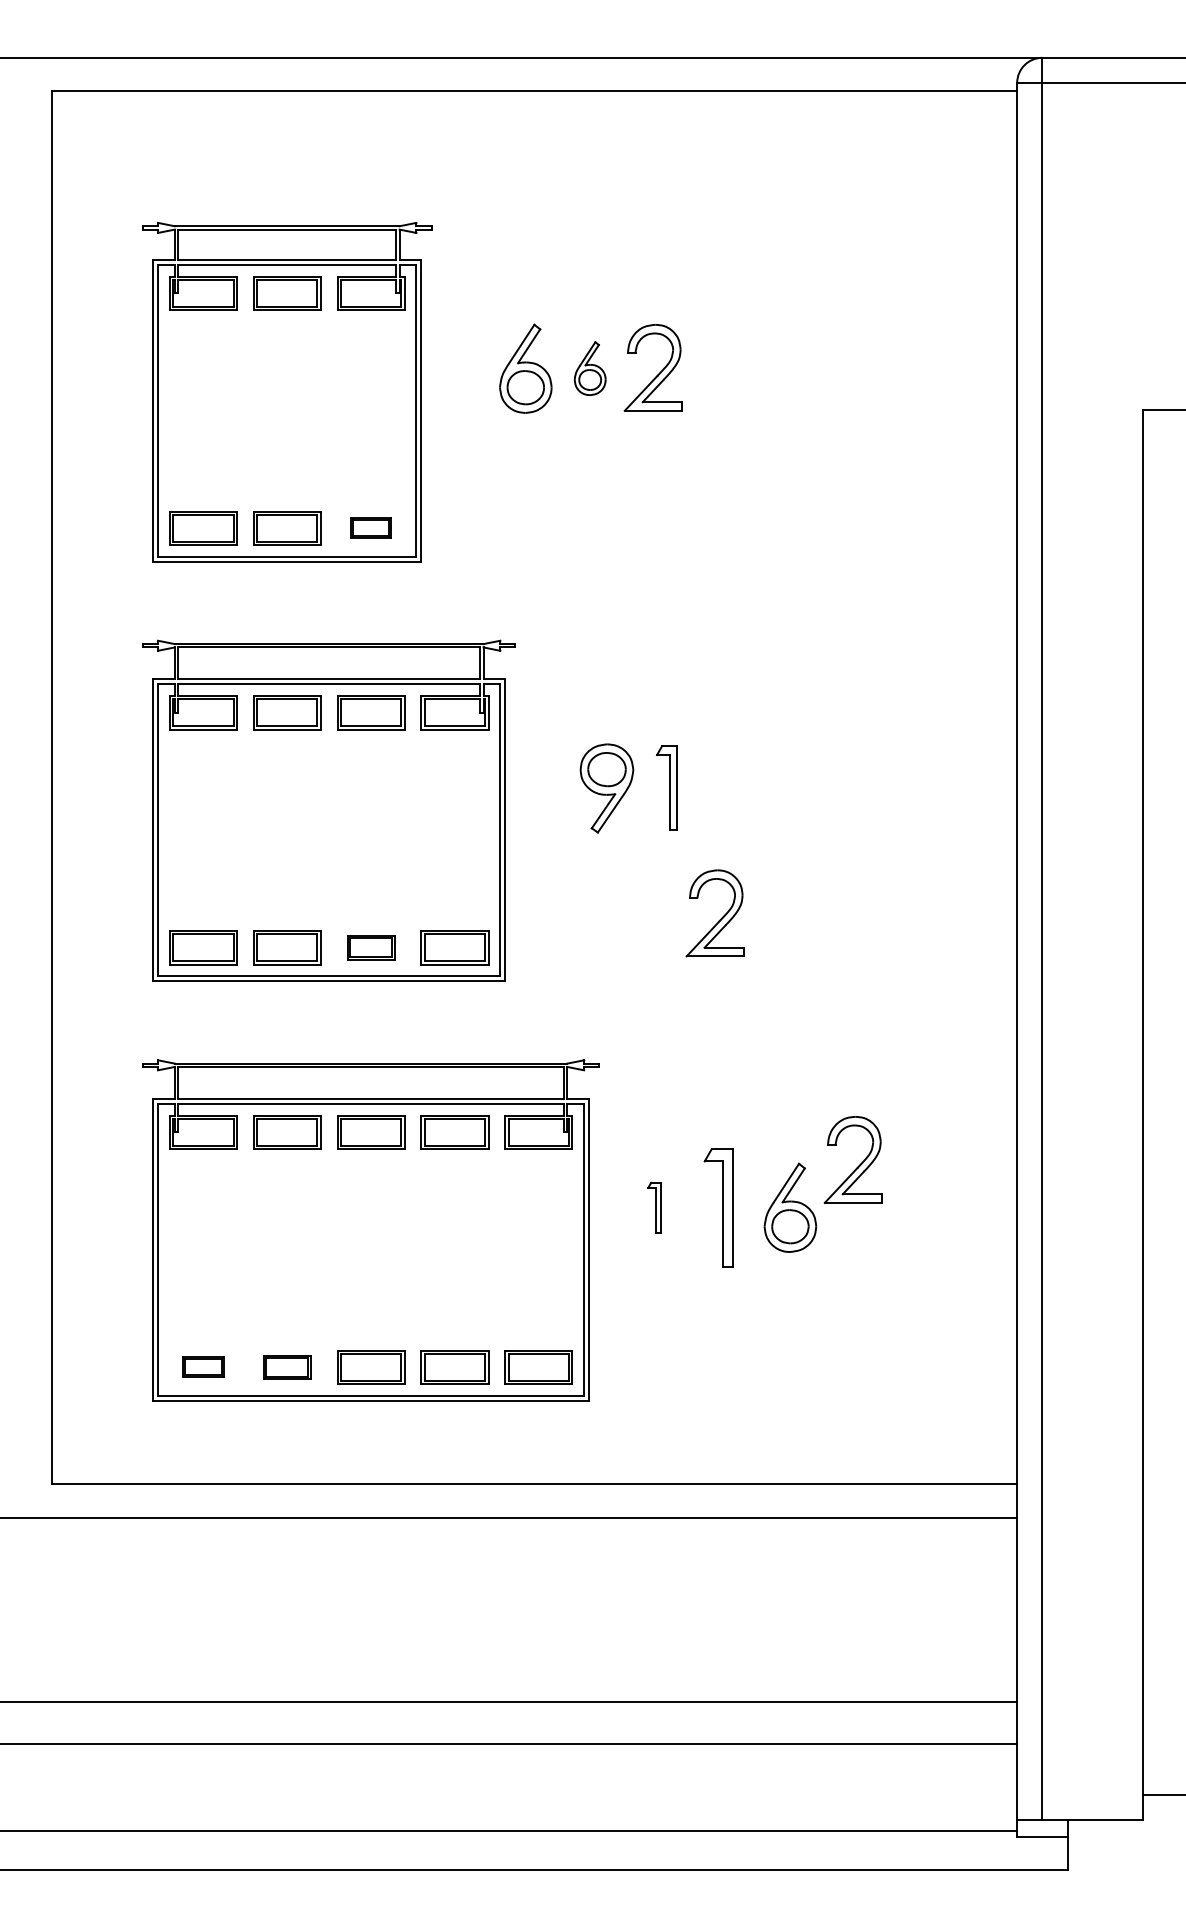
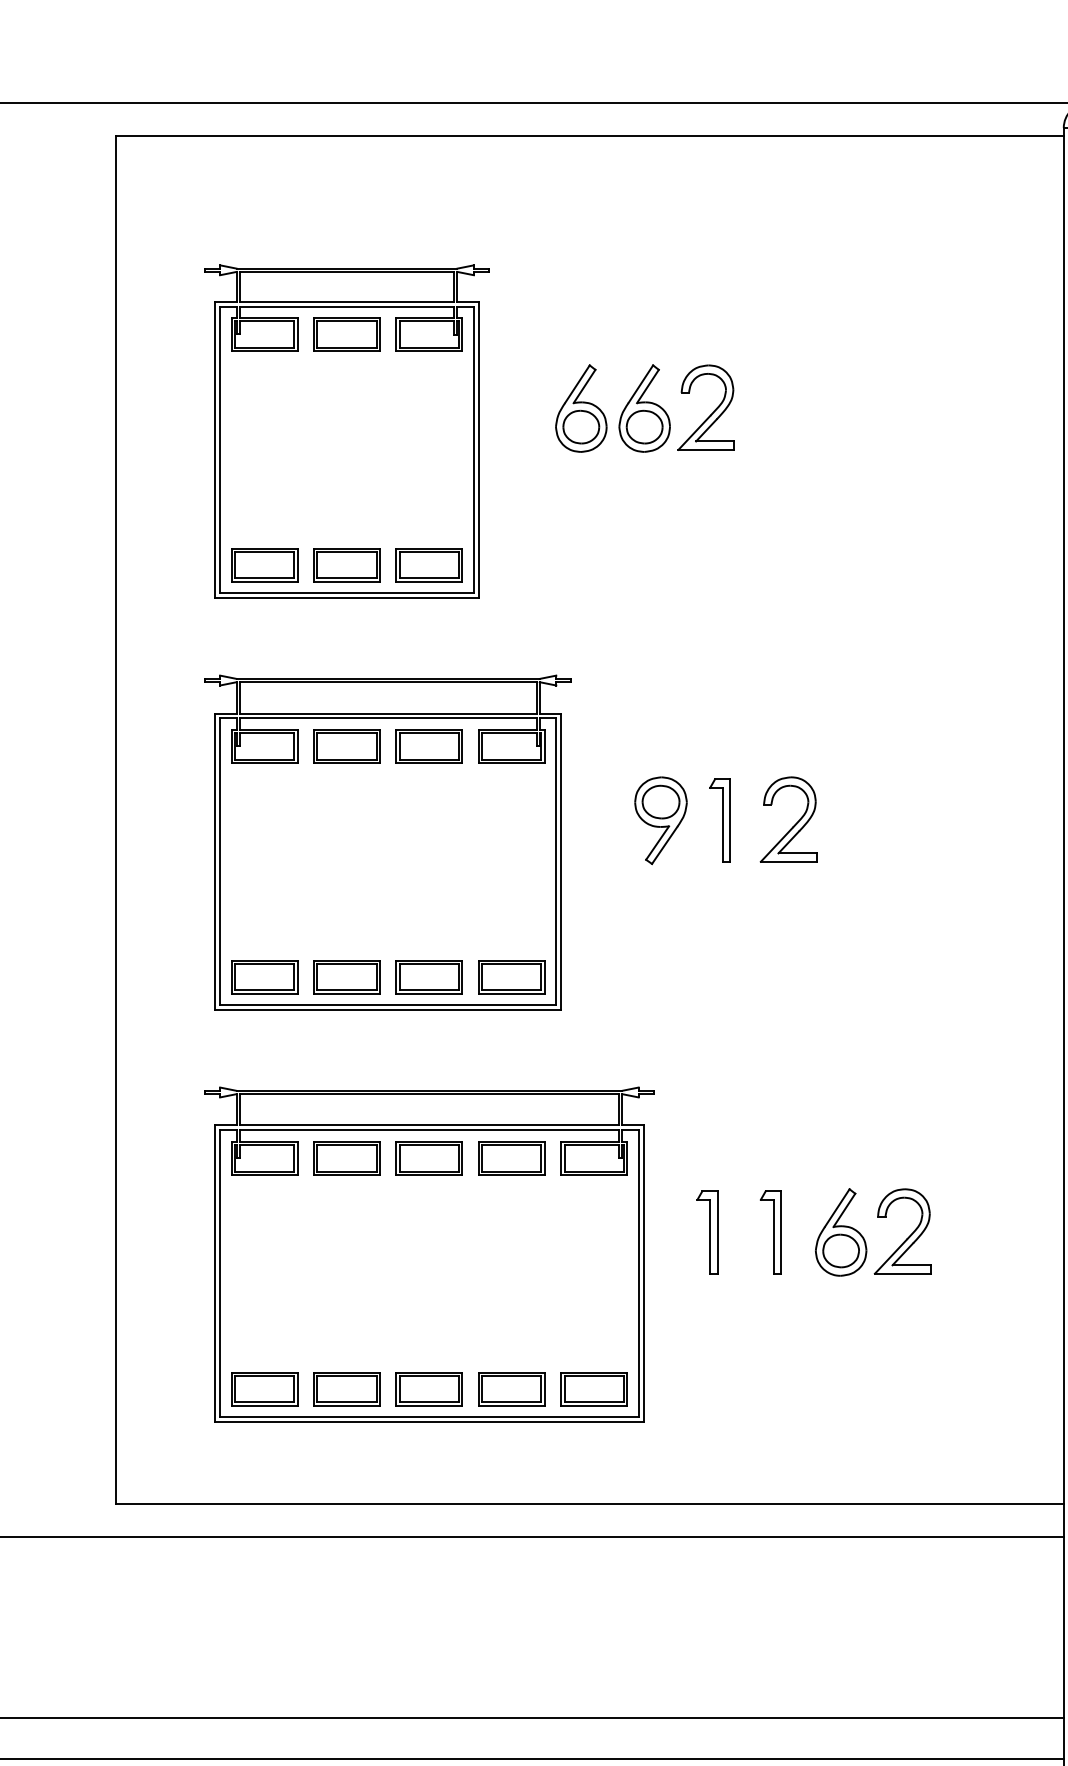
part: (589, 368) -> (643, 408), size x1.67
part: (371, 528) -> (429, 565), size x1.67
part: (720, 918) -> (794, 824), moved
part: (371, 947) -> (429, 976), size x1.43
part: (858, 1165) -> (907, 1237), moved
part: (654, 1207) -> (707, 1232), size x1.67
part: (718, 1207) -> (770, 1232), size x0.71
part: (203, 1367) -> (264, 1389), size x1.67
part: (287, 1367) -> (347, 1389), size x1.43

